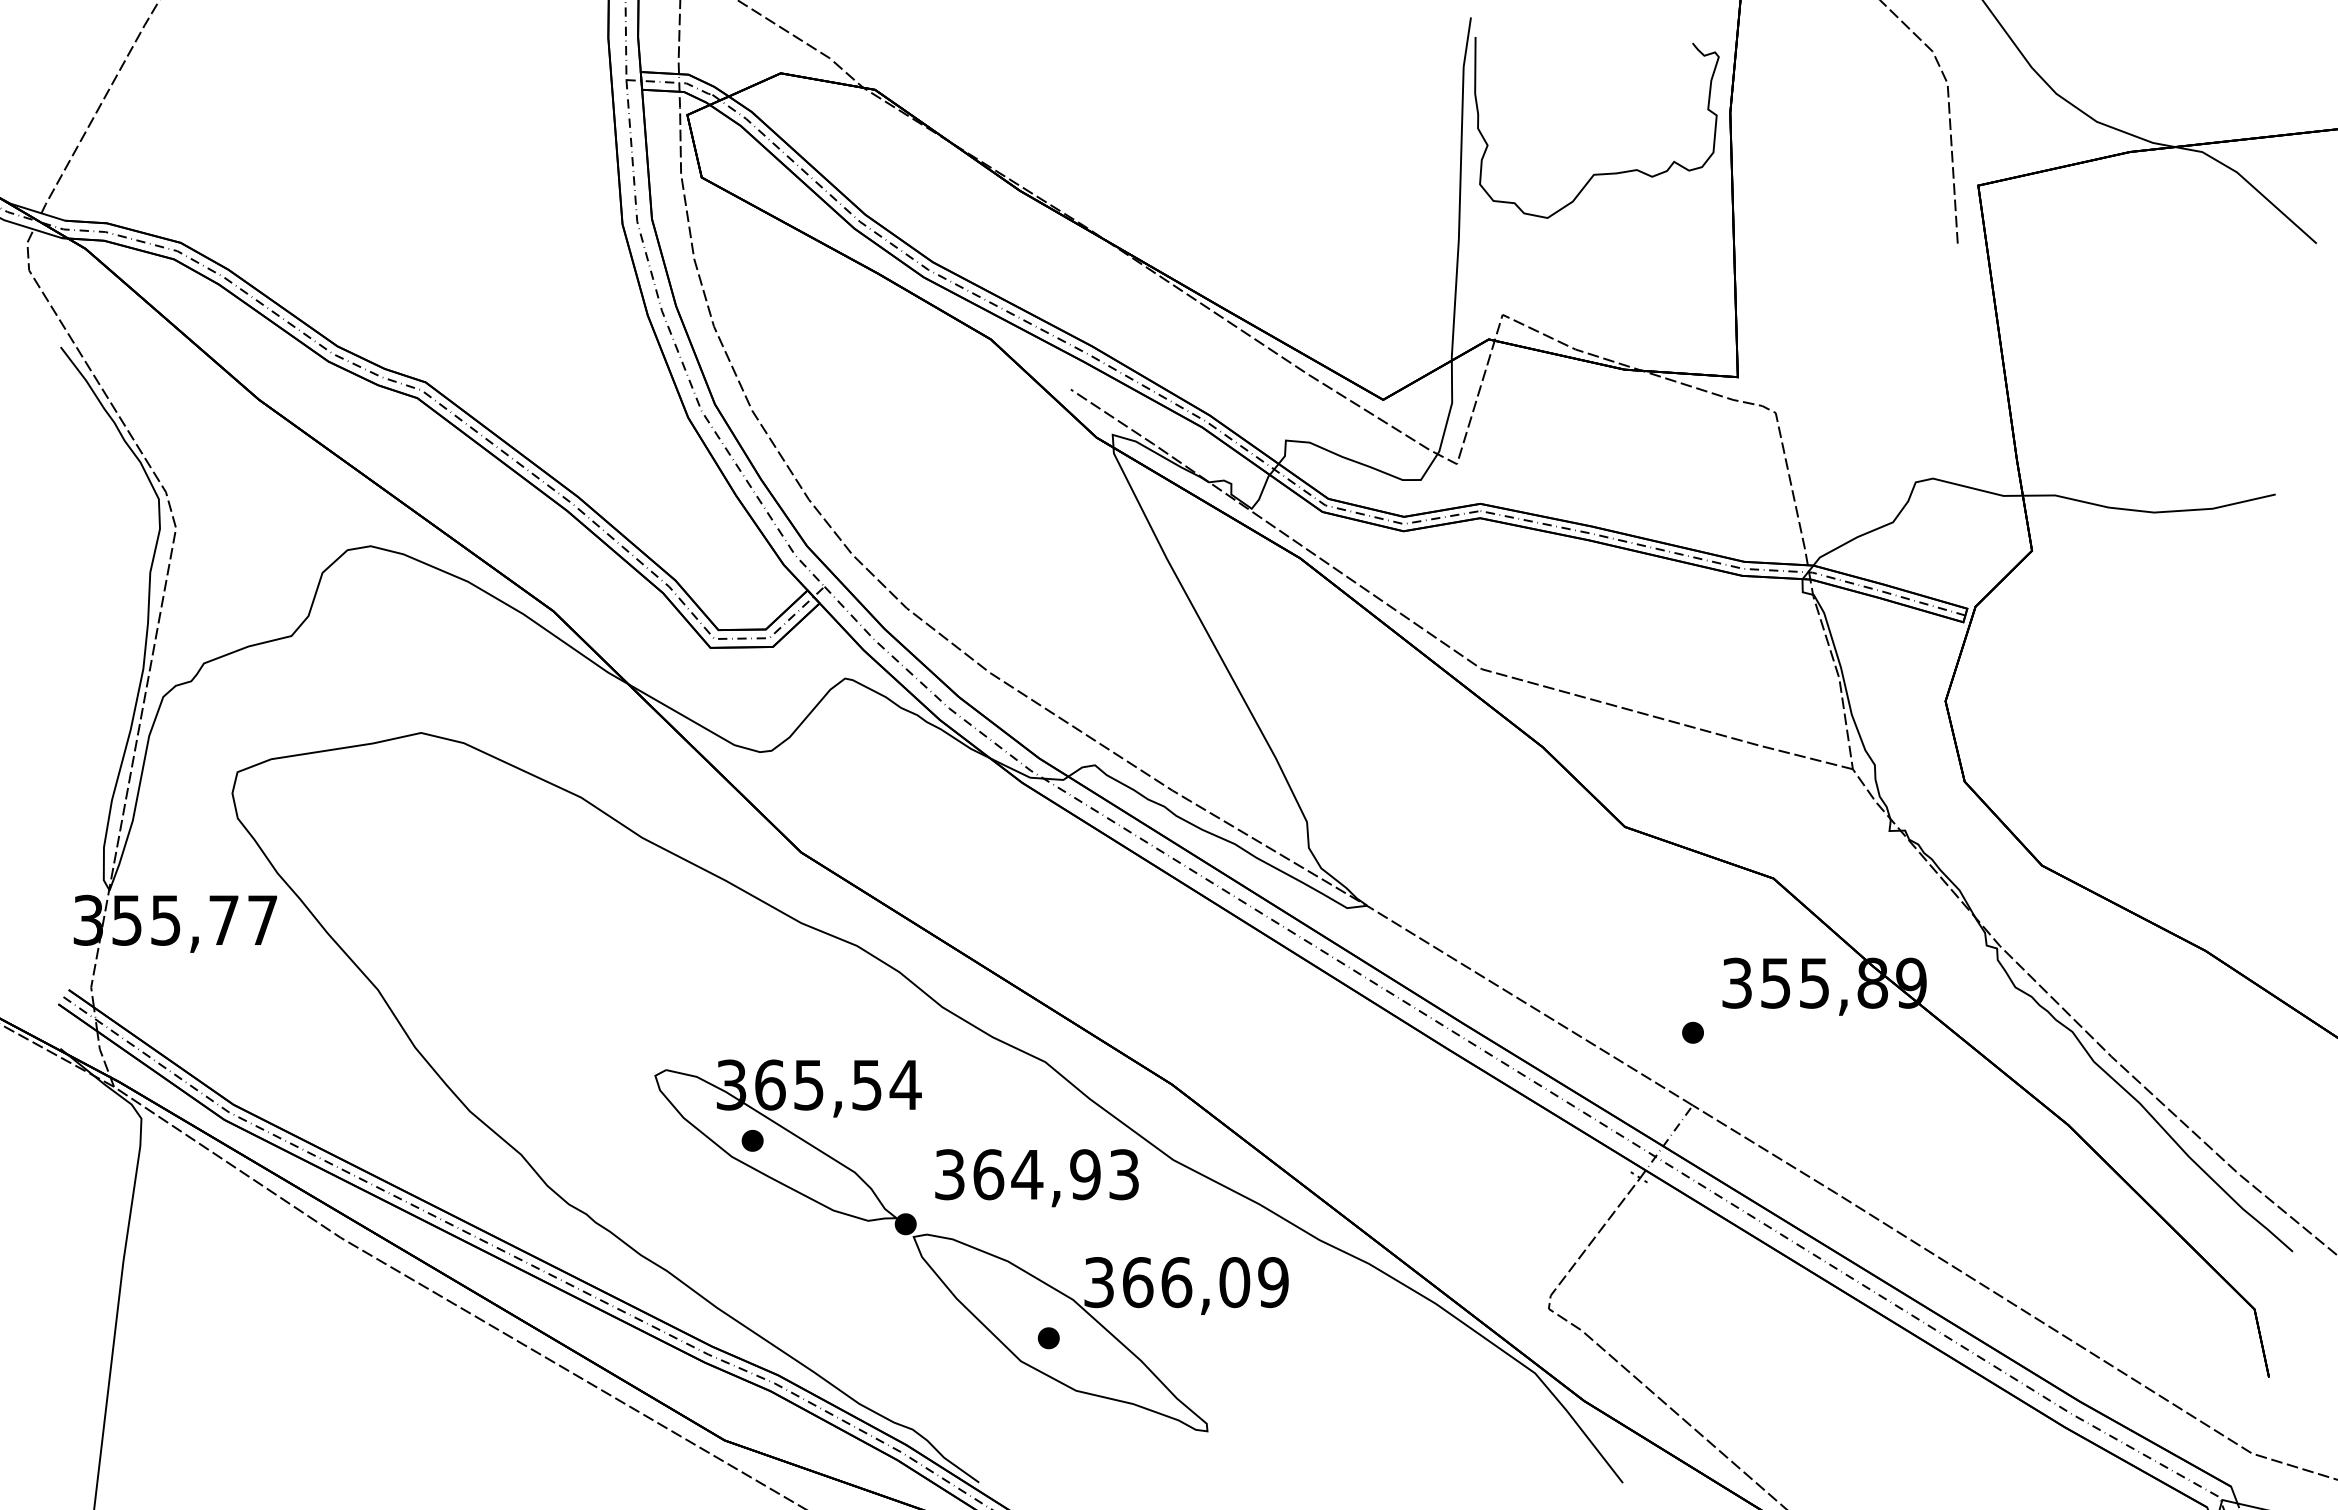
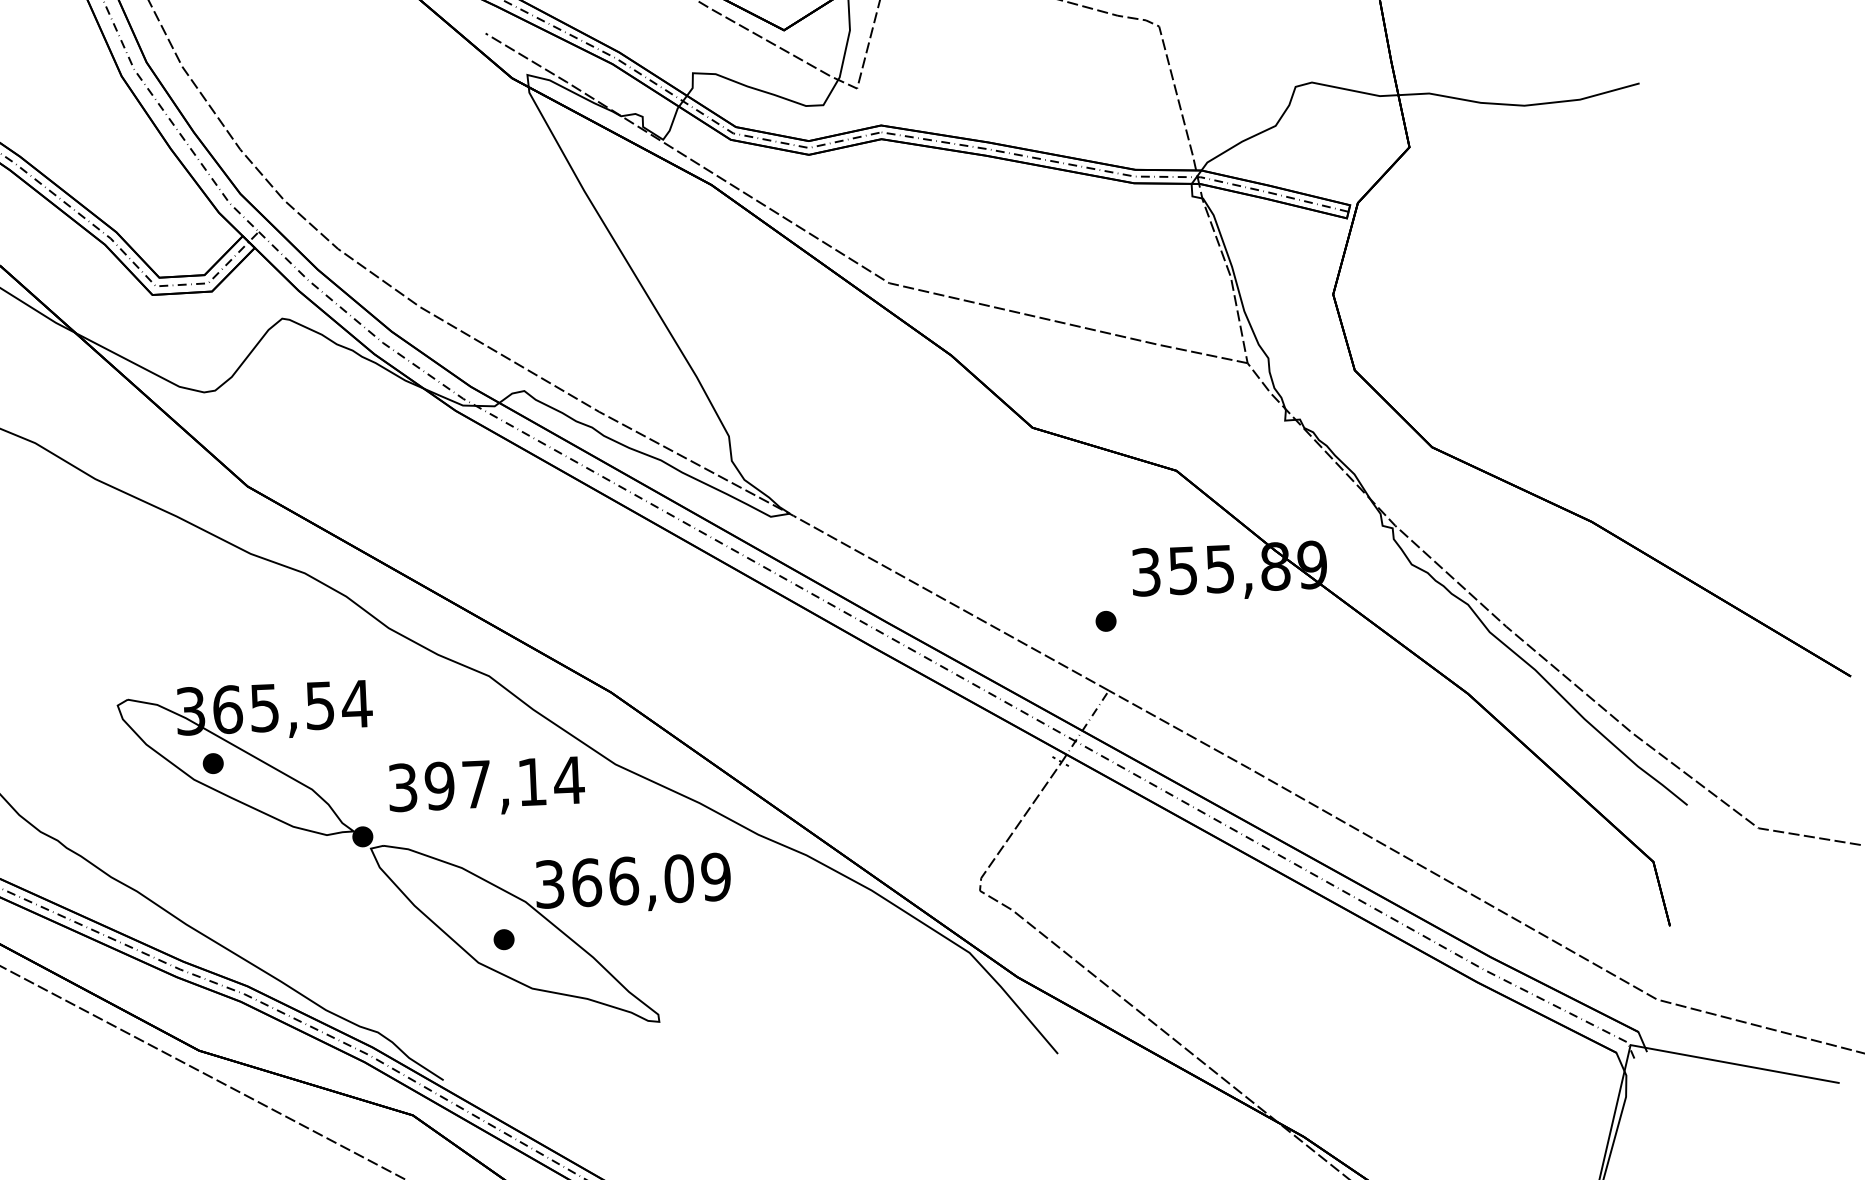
text: (1056, 1174) -> (504, 783), 364,93 -> 397,14

